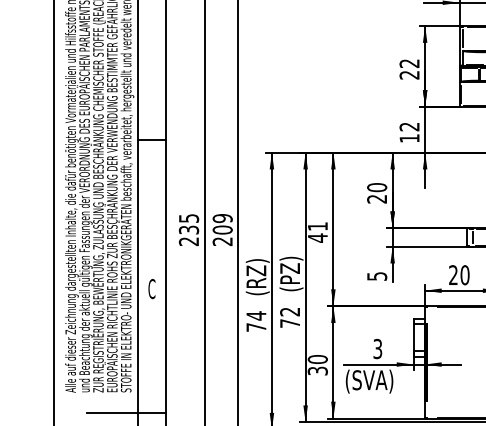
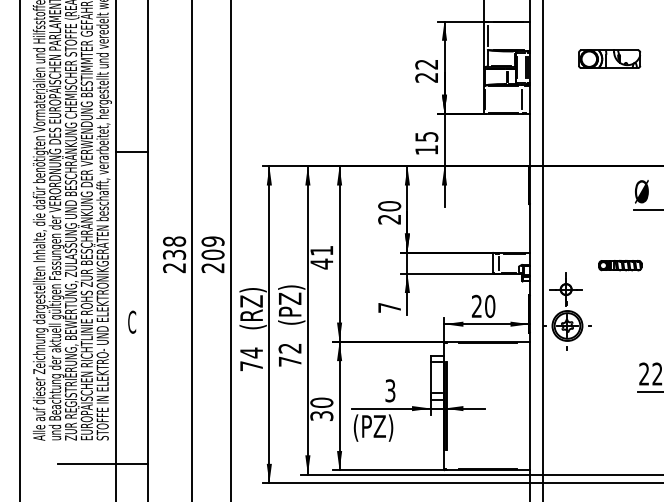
text: (409, 126) -> (426, 136), 12 -> 15
text: (188, 218) -> (174, 241), 235 -> 238
text: (377, 276) -> (389, 307), 5 -> 7
text: (372, 381) -> (384, 427), (SVA) -> (PZ)

